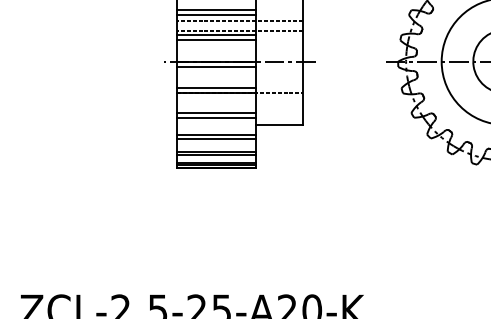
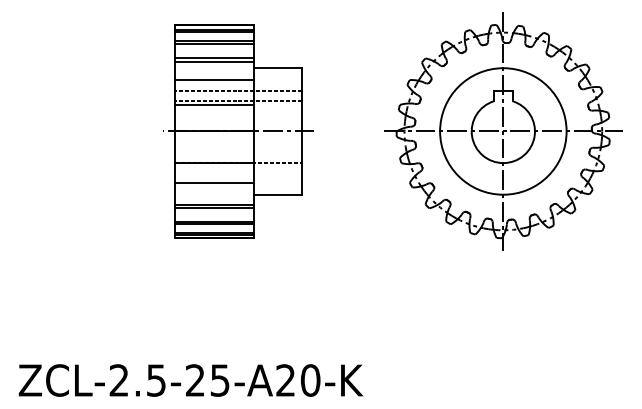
line: (216, 14) -> (214, 84), removed
line: (216, 40) -> (214, 110), removed
line: (216, 66) -> (214, 136), removed
line: (216, 88) -> (214, 158), removed
line: (216, 117) -> (214, 187), removed

